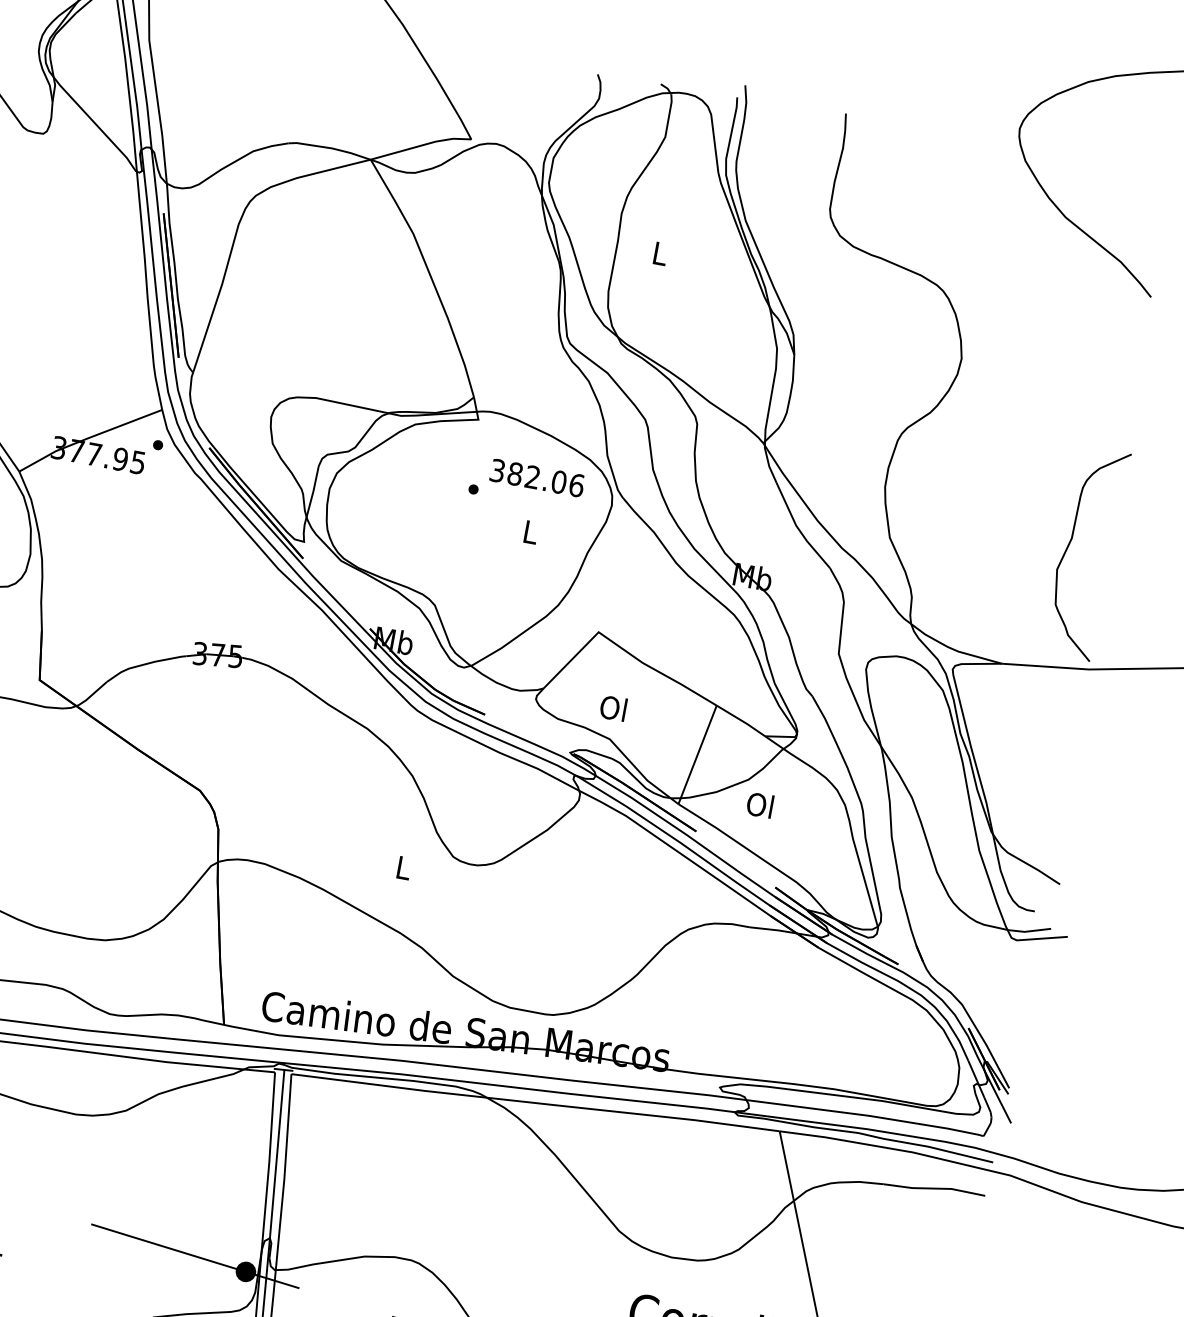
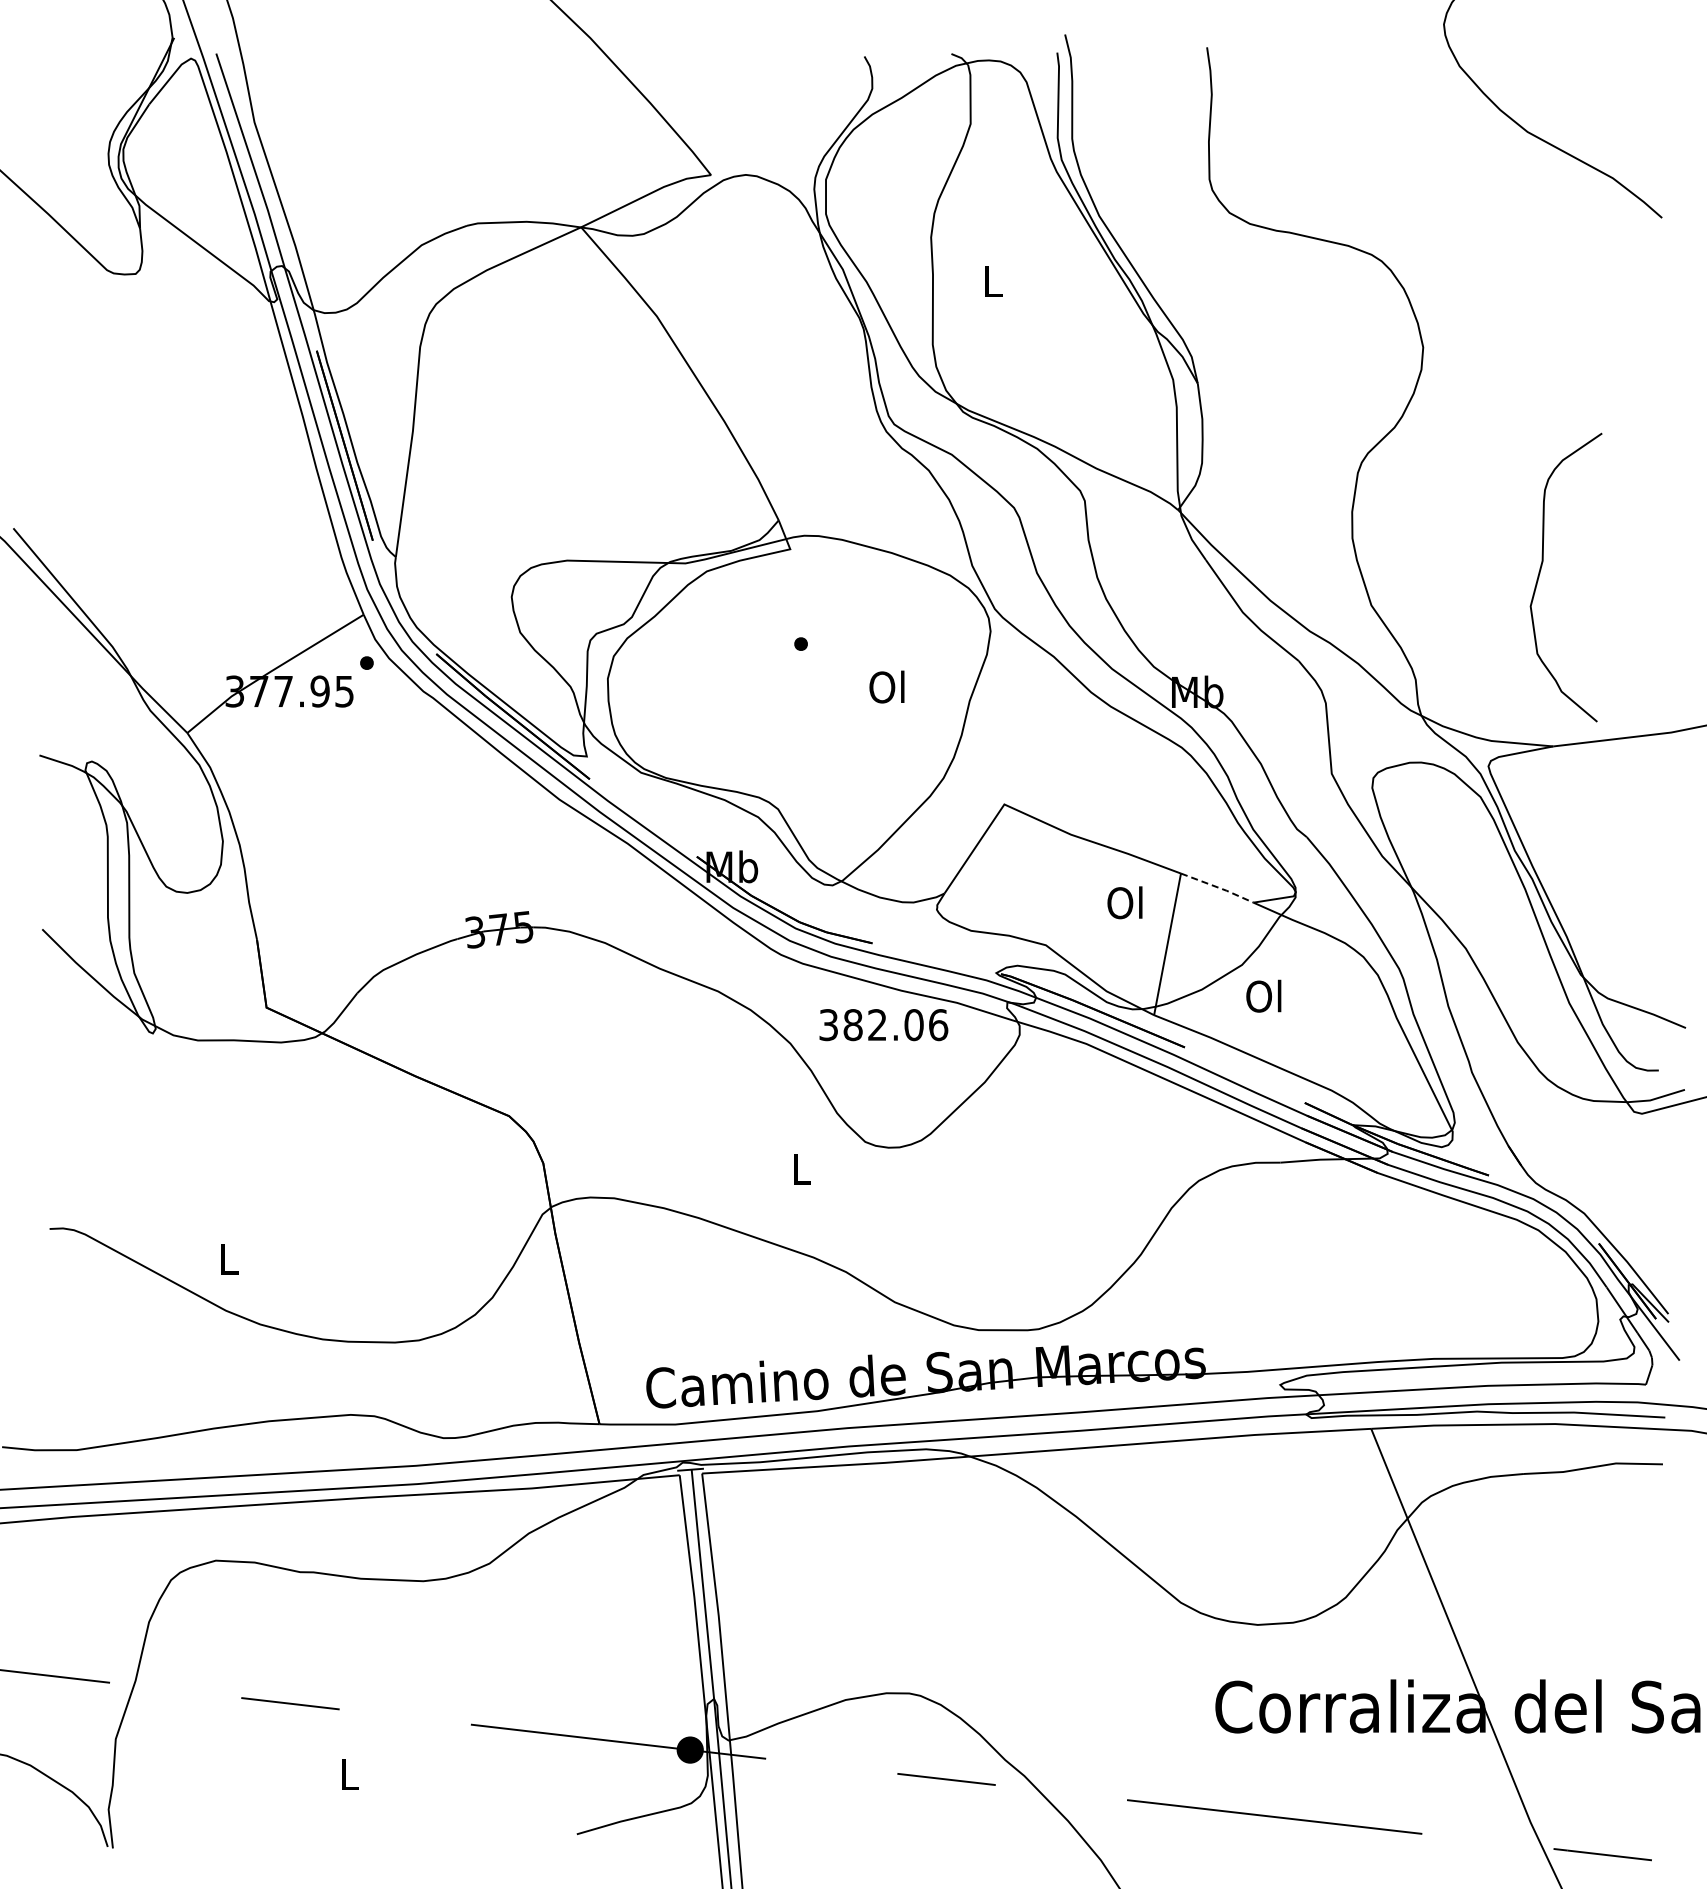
text: (537, 478) -> (883, 1025), moved
text: (529, 531) -> (886, 686), L -> Ol
curve: (1069, 545) -> (1541, 570), moved
text: (613, 707) -> (1124, 902), moved
line: (741, 720) -> (1218, 887), solid -> dashed

